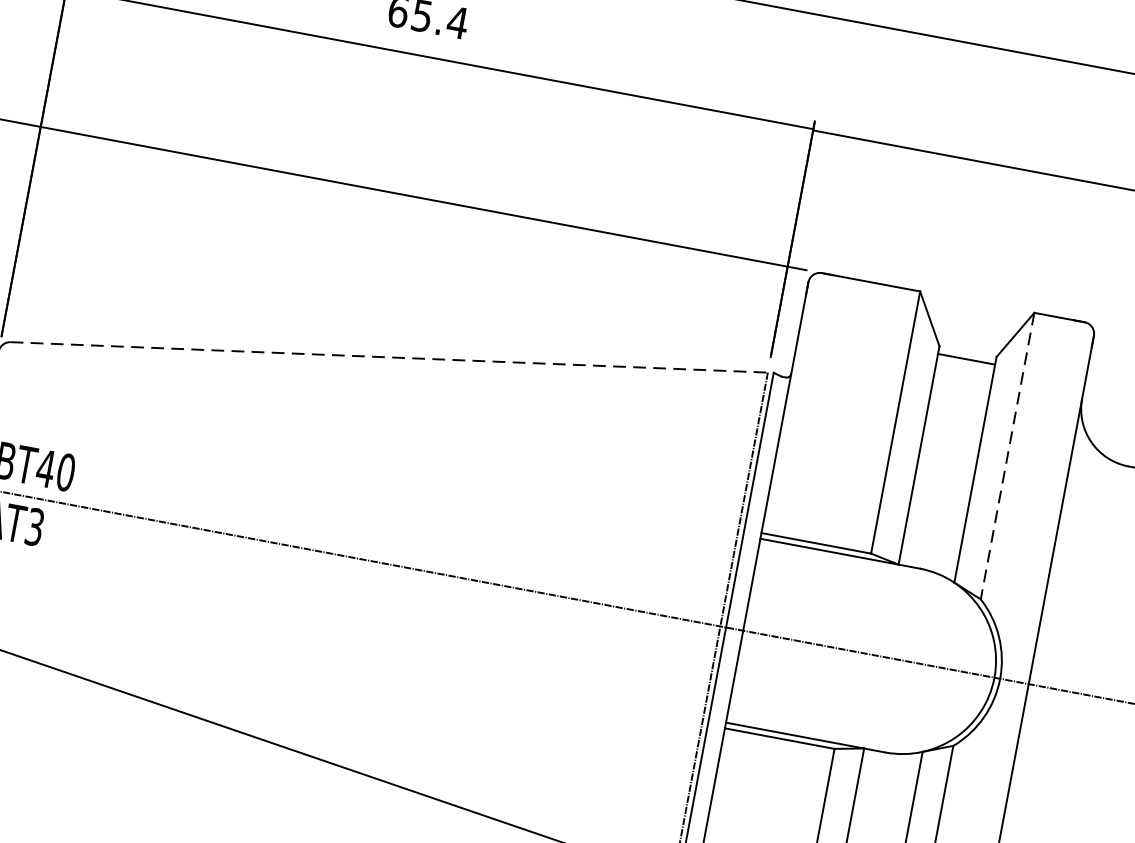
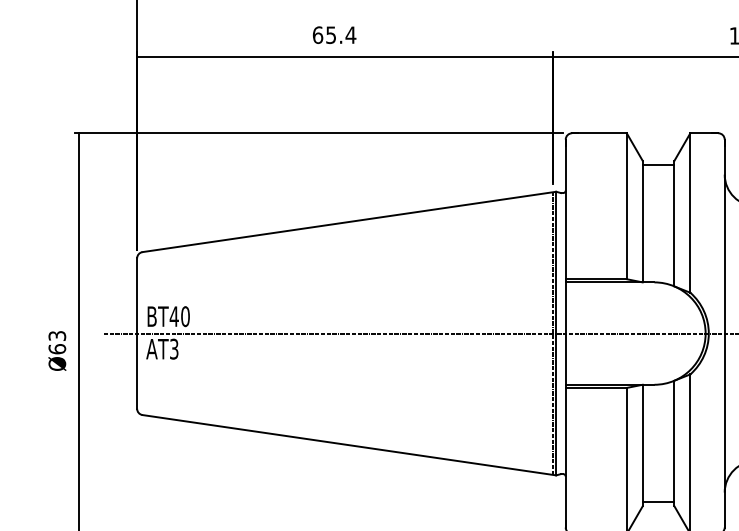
line: (392, 356) -> (349, 221), dashed -> solid
line: (1007, 456) -> (690, 213), dashed -> solid

